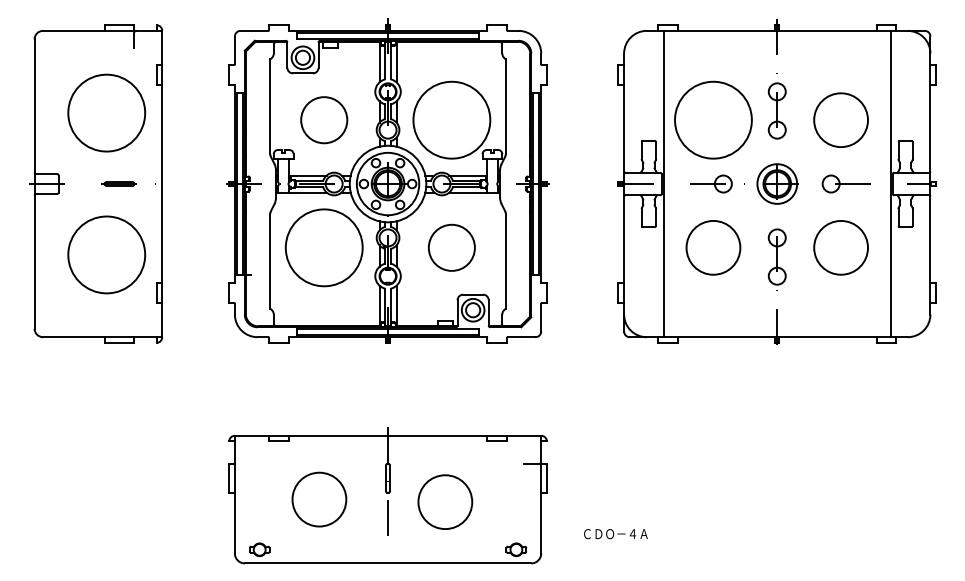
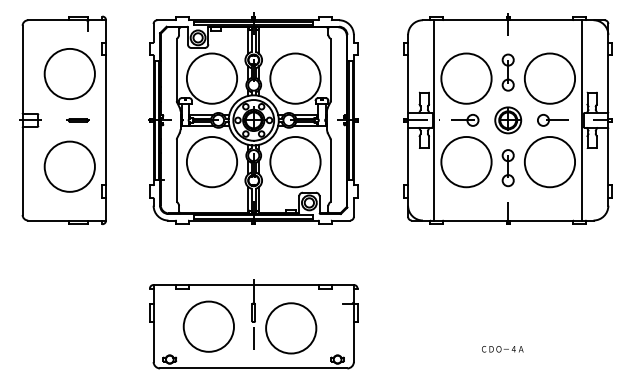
circle: (323, 119) -> (211, 78), size x1.67
circle: (840, 119) -> (549, 78), size x1.43
circle: (451, 246) -> (295, 161), size x1.67
circle: (713, 246) -> (466, 161), size x1.43
circle: (840, 246) -> (549, 161), size x1.43
circle: (318, 499) -> (208, 326), size x1.43
circle: (445, 502) -> (291, 328), size x1.43
text: (615, 534) -> (502, 349), moved

